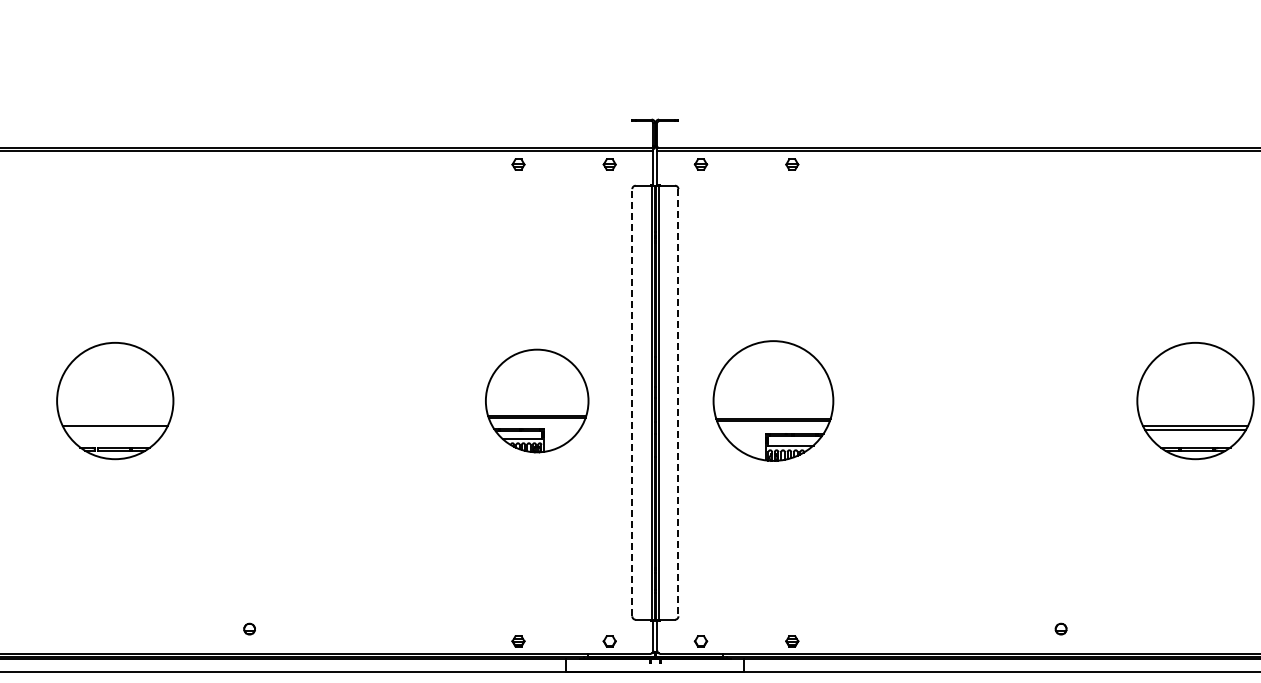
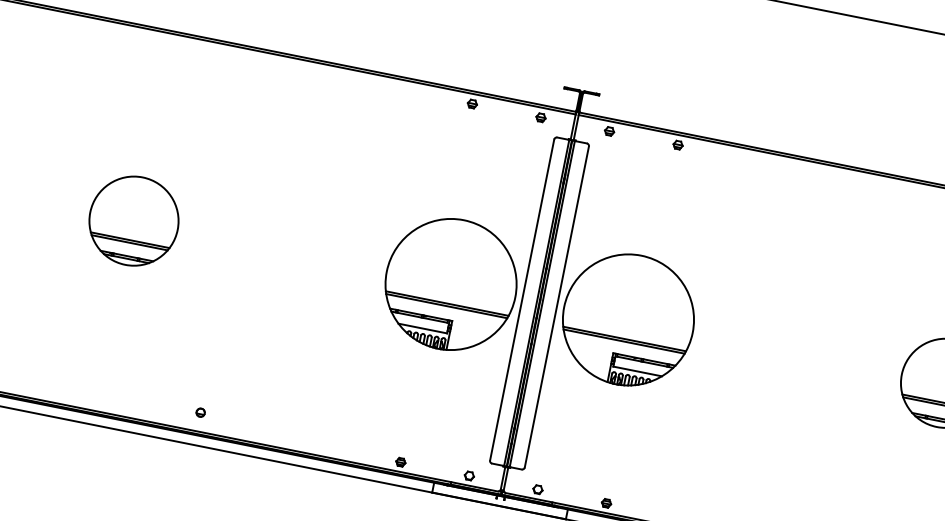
part: (536, 400) -> (450, 283), size x1.67
part: (773, 400) -> (628, 319), size x1.43
line: (632, 402) -> (522, 299), dashed -> solid
line: (678, 402) -> (556, 306), dashed -> solid
line: (114, 429) -> (129, 242), added

